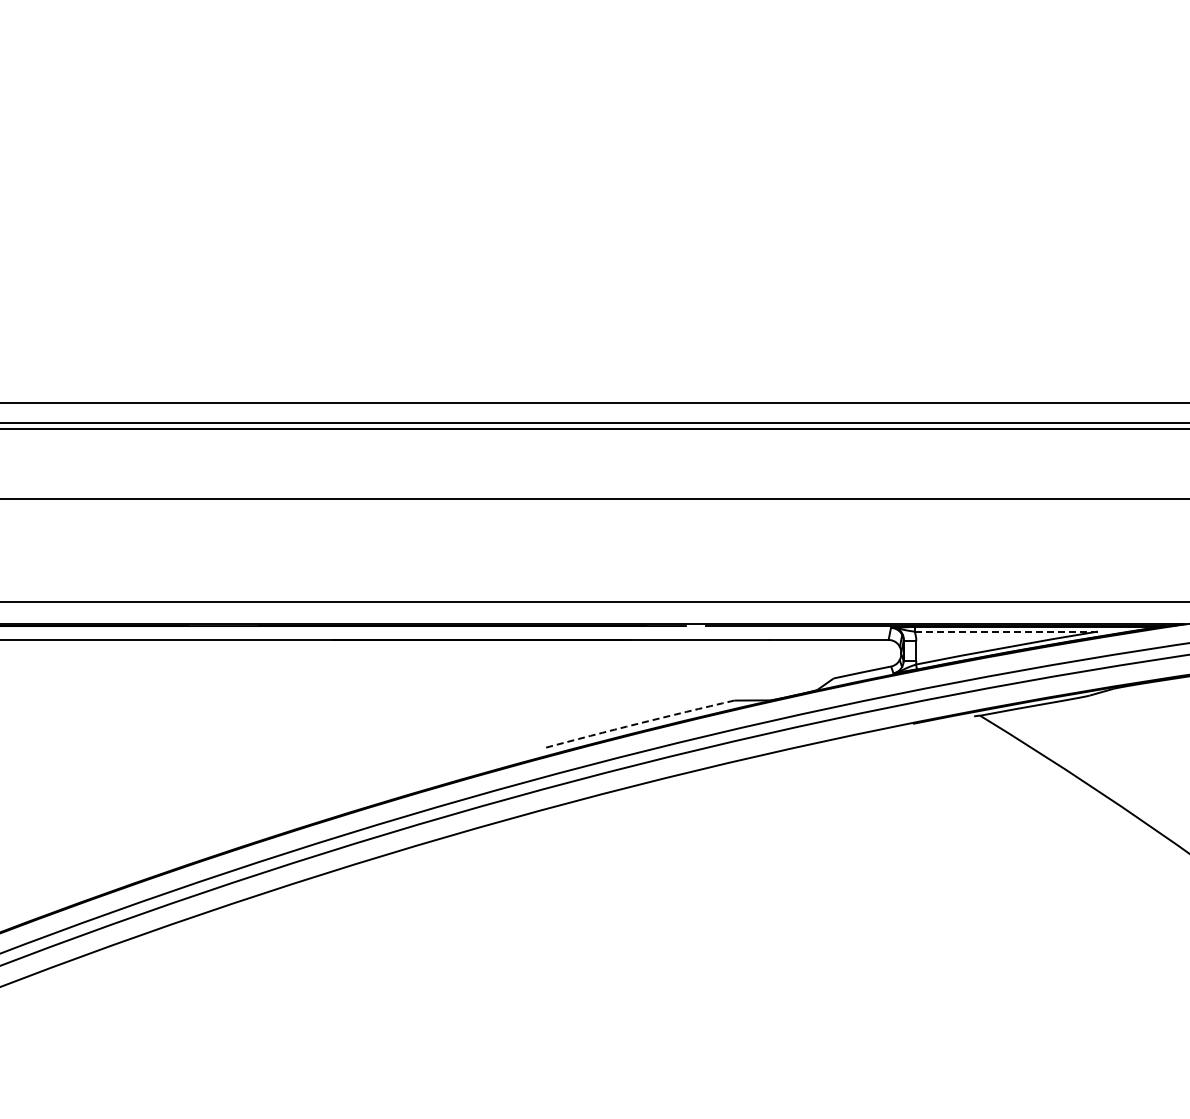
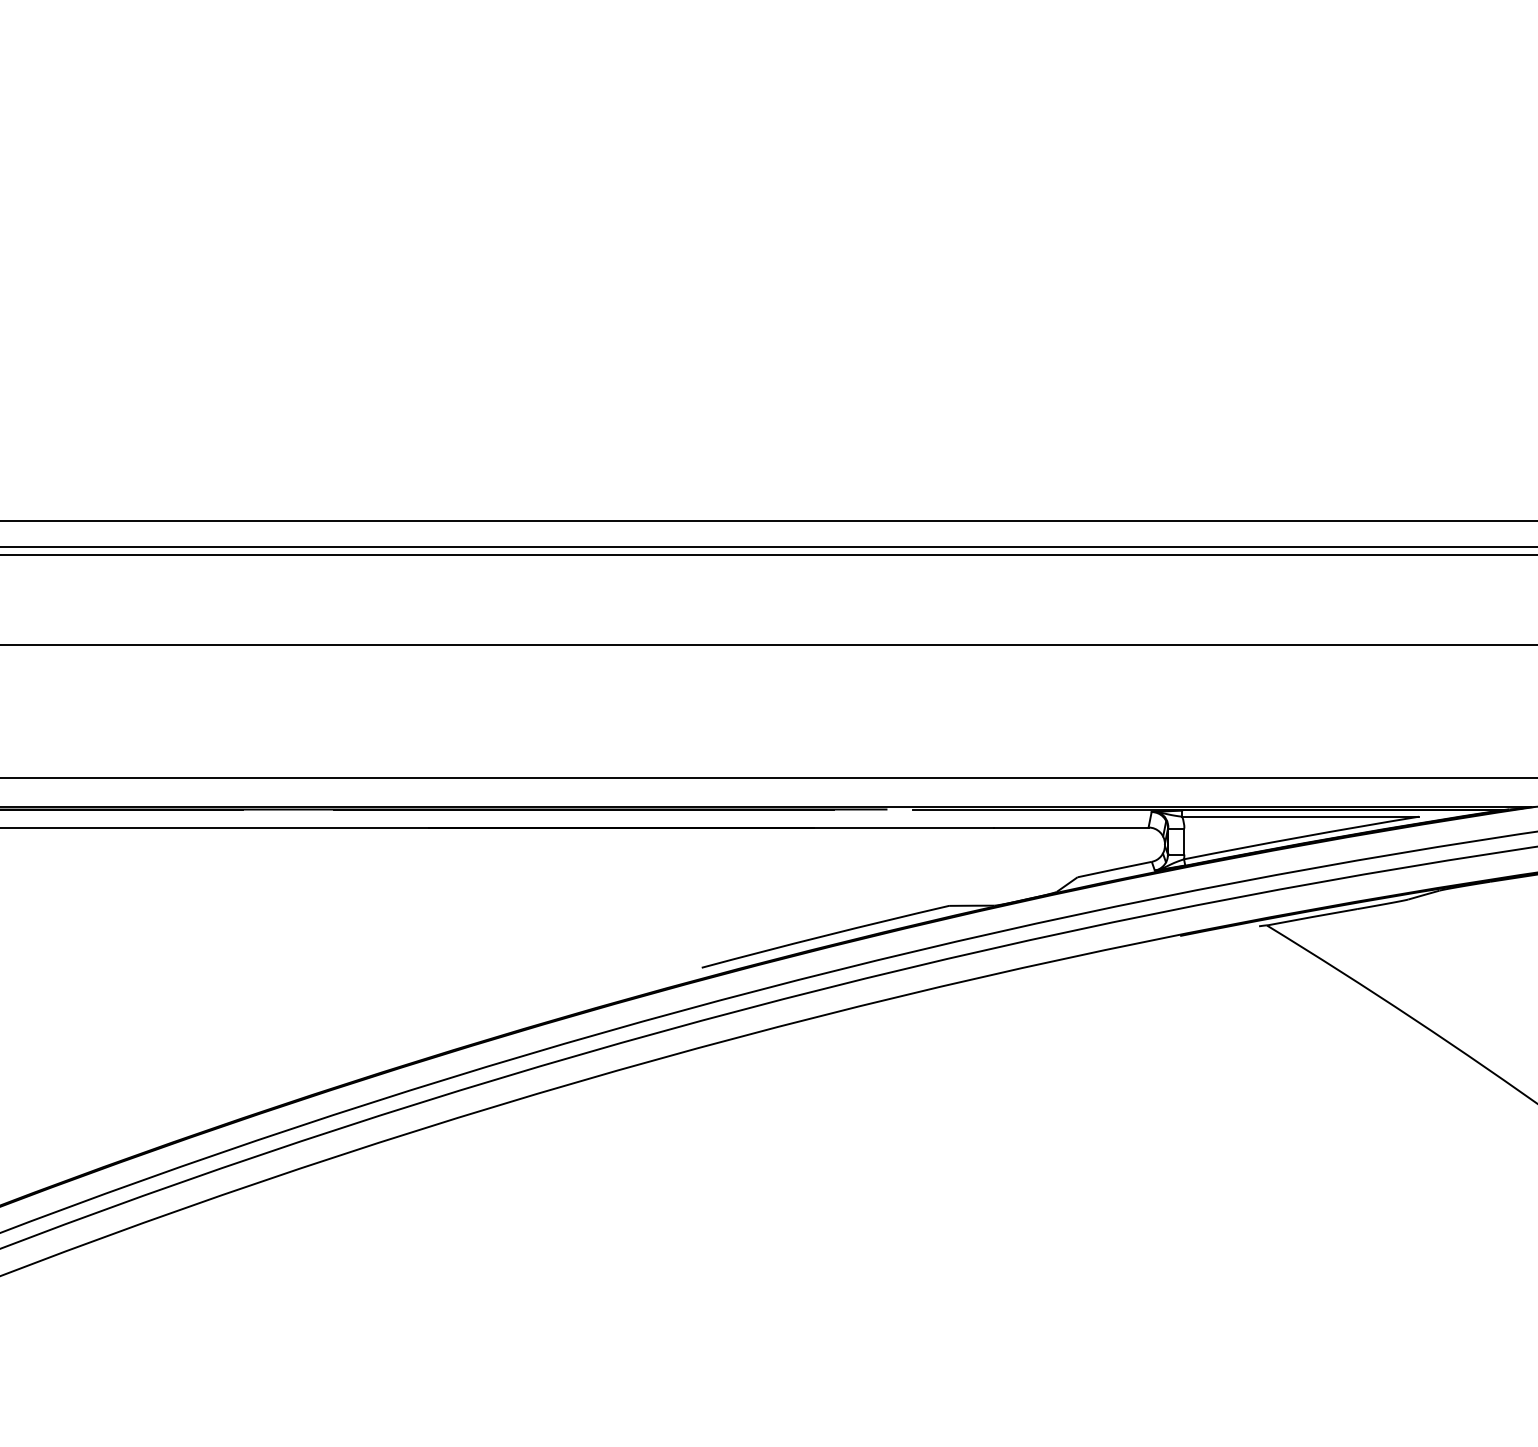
line: (1006, 631) -> (1300, 816), dashed -> solid
arc: (638, 723) -> (825, 935), dashed -> solid

